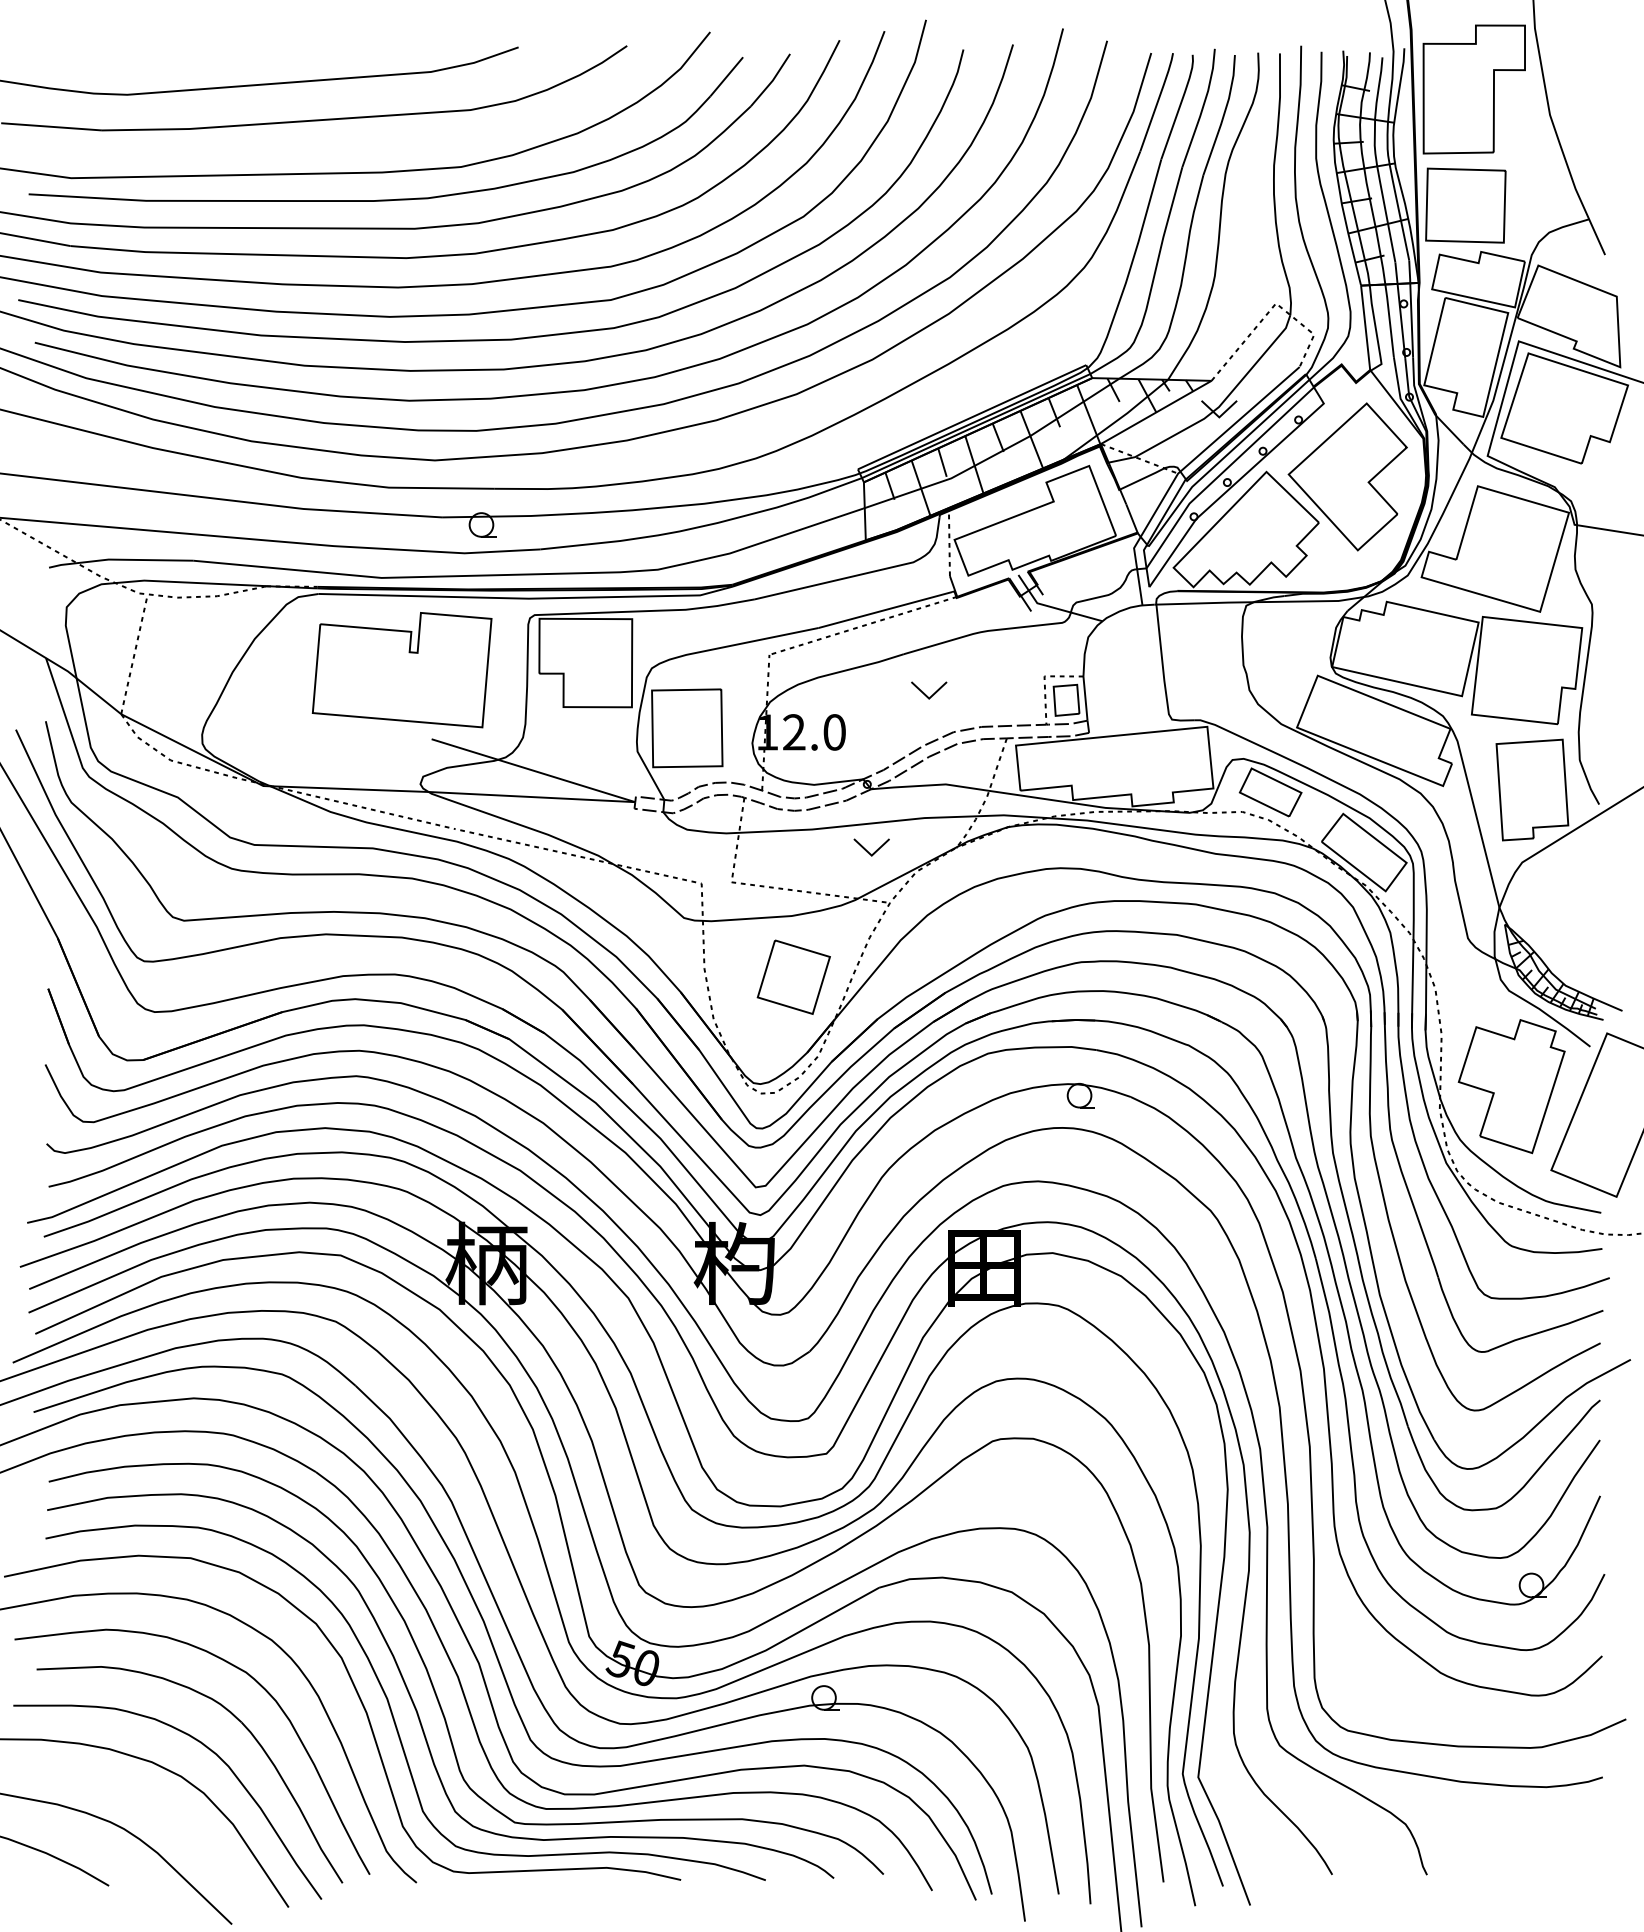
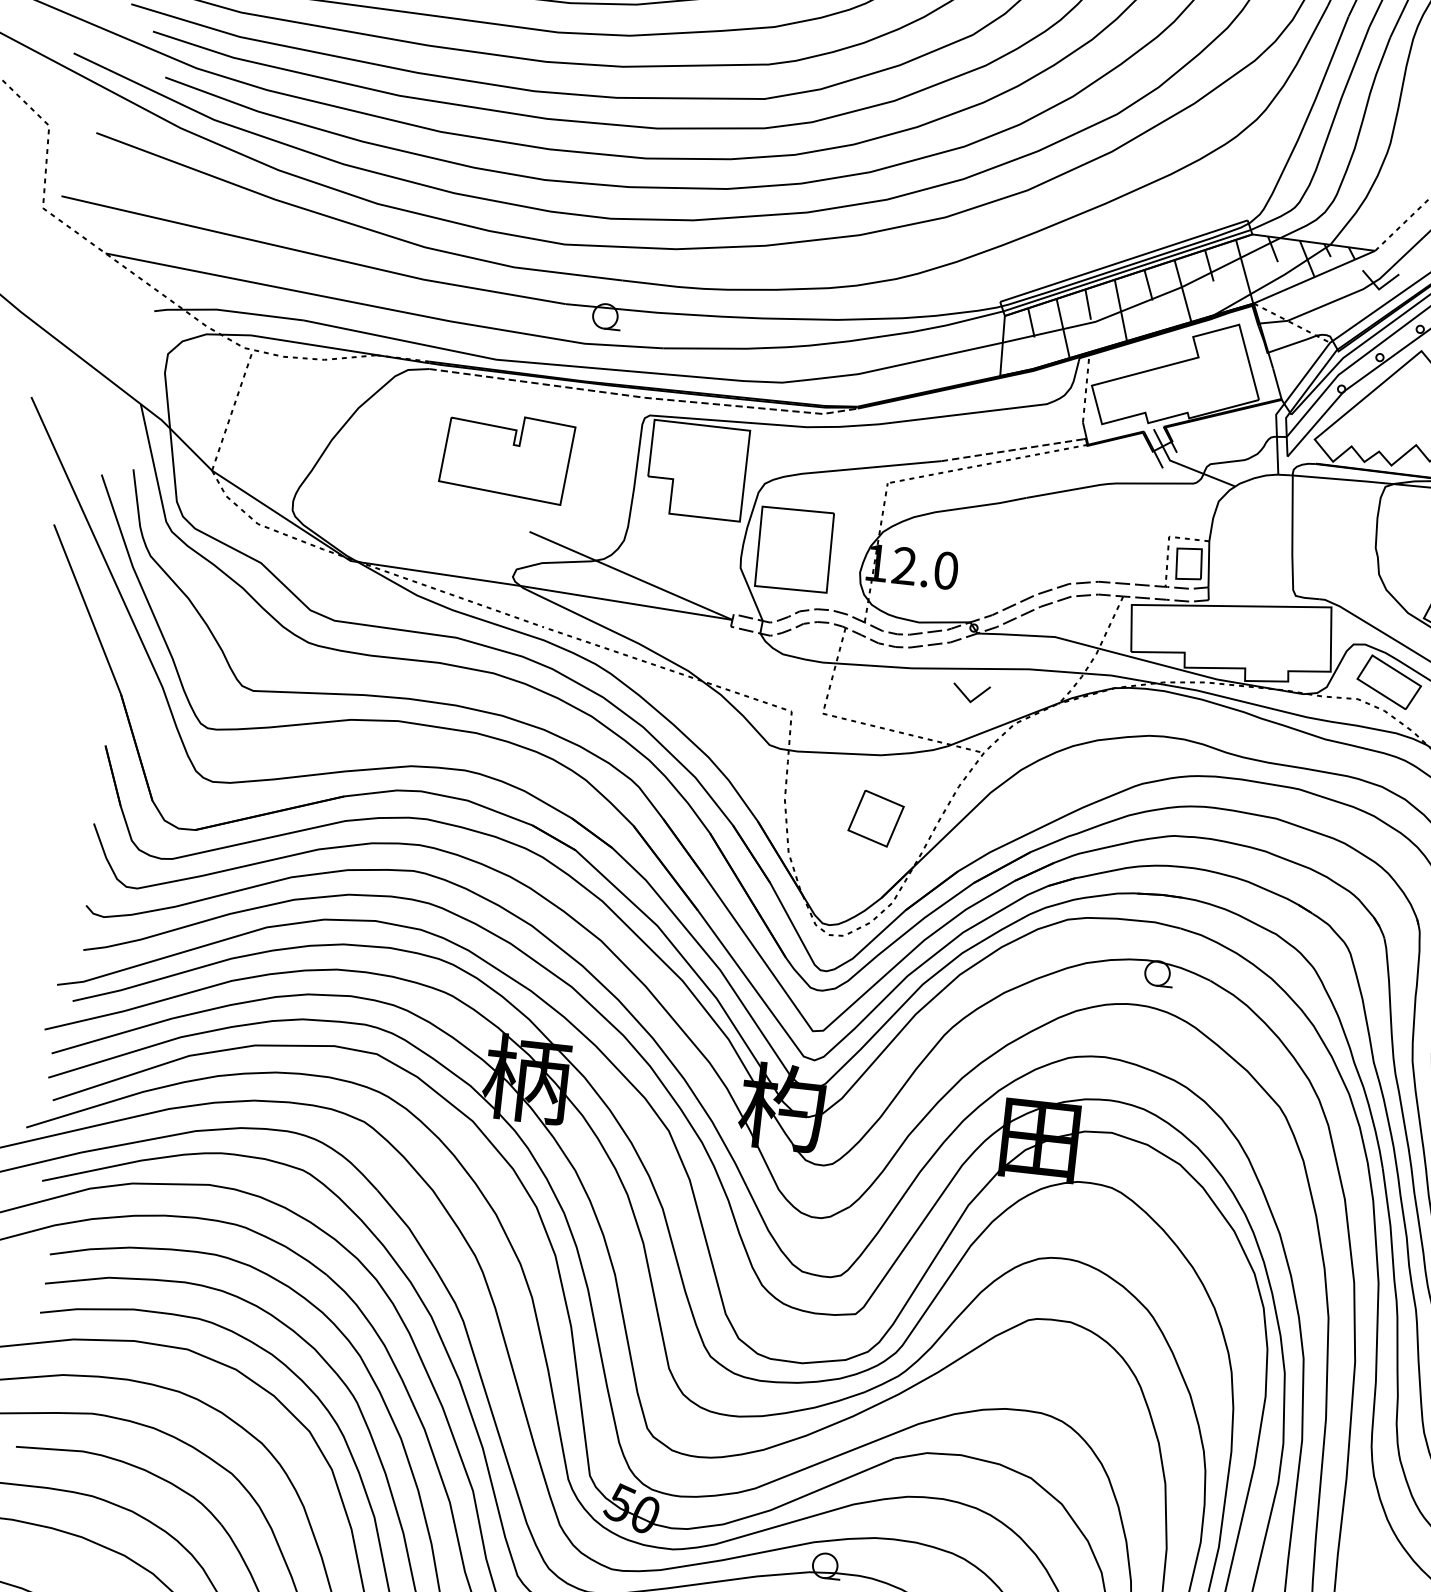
line: (527, 598) -> (644, 397), solid -> dashed
line: (884, 610) -> (1011, 450), solid -> dashed
part: (401, 670) -> (506, 457), size x0.7
part: (929, 690) -> (1048, 538), removed
part: (793, 976) -> (875, 817), size x0.7

